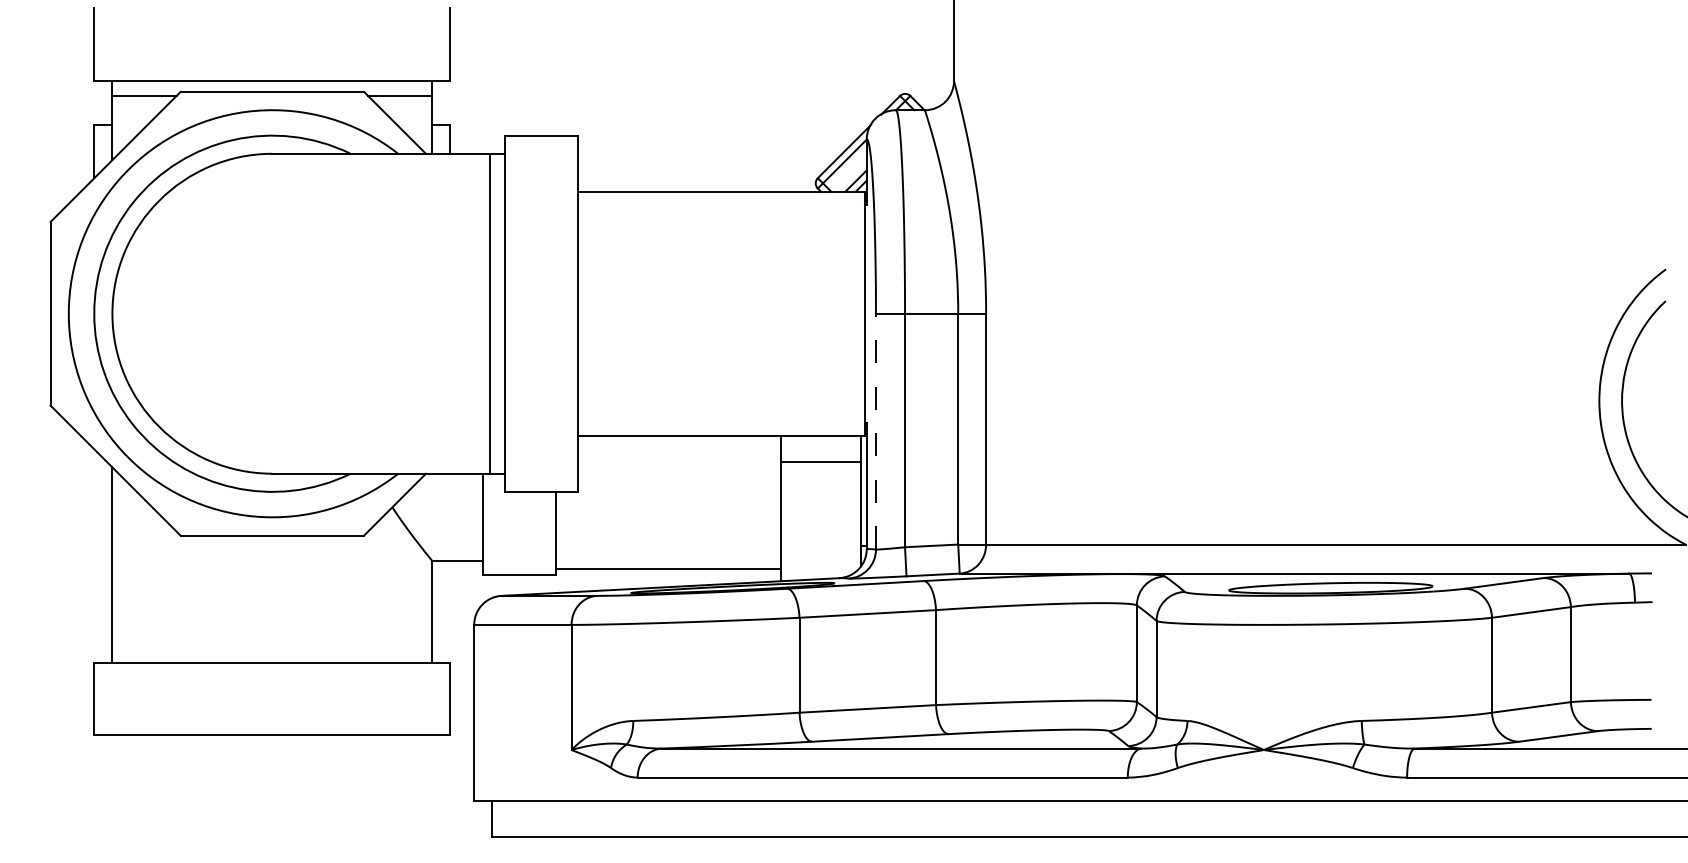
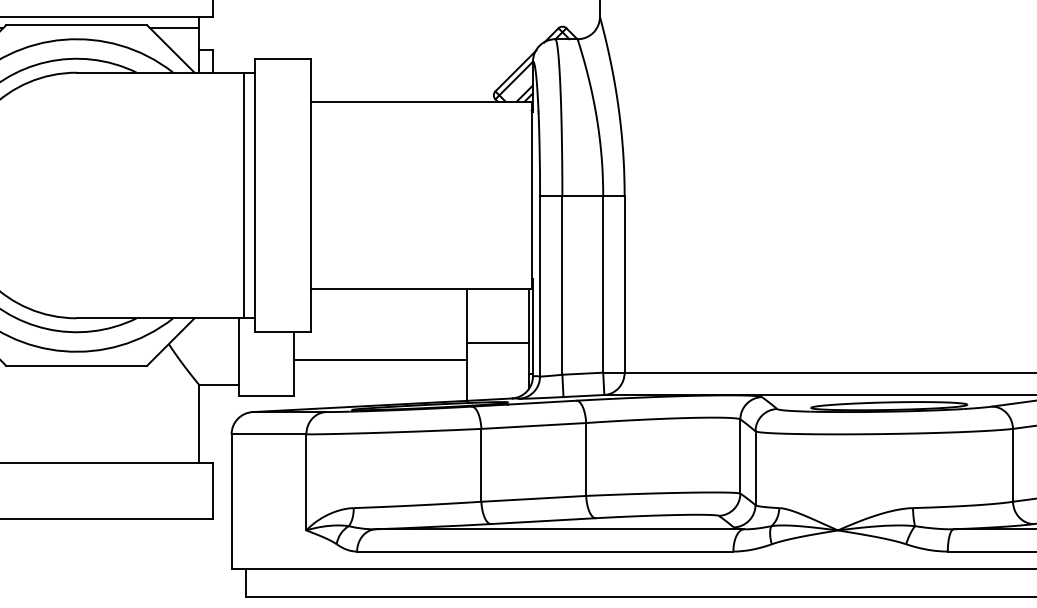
line: (875, 431) -> (539, 285), dashed -> solid
line: (821, 461) -> (498, 342), moved
line: (668, 568) -> (380, 359), moved

